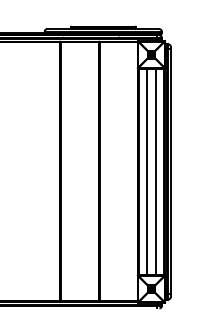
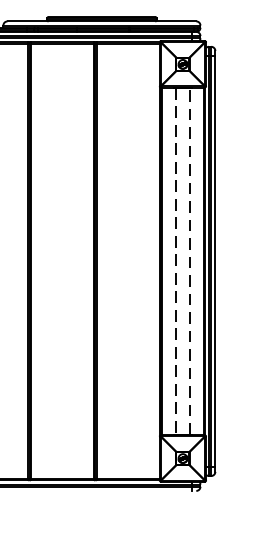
line: (155, 171) -> (189, 260), solid -> dashed
line: (147, 172) -> (176, 262), solid -> dashed

